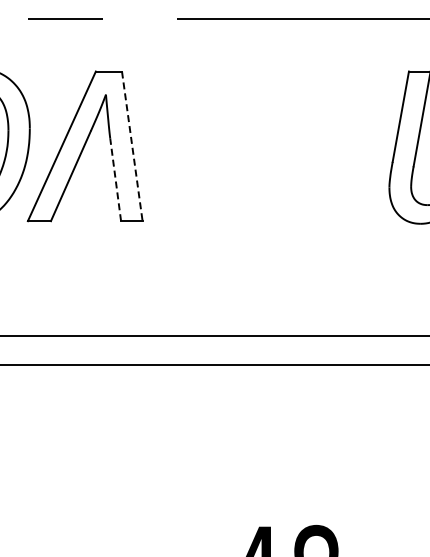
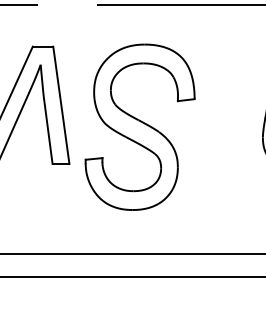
line: (132, 146) -> (61, 105), dashed -> solid
part: (232, 174) -> (139, 127), added
line: (115, 179) -> (48, 131), dashed -> solid

